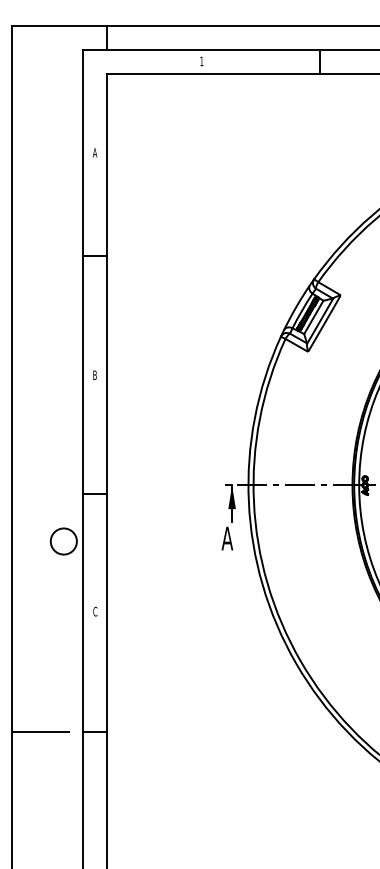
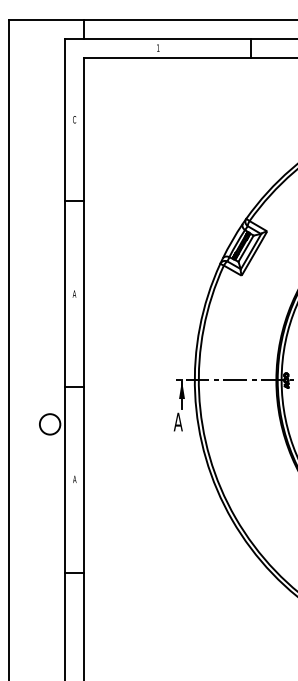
text: (94, 152) -> (74, 119), A -> C
text: (94, 374) -> (74, 293), B -> A
text: (95, 611) -> (74, 479), C -> A
line: (39, 731) -> (31, 573), removed

